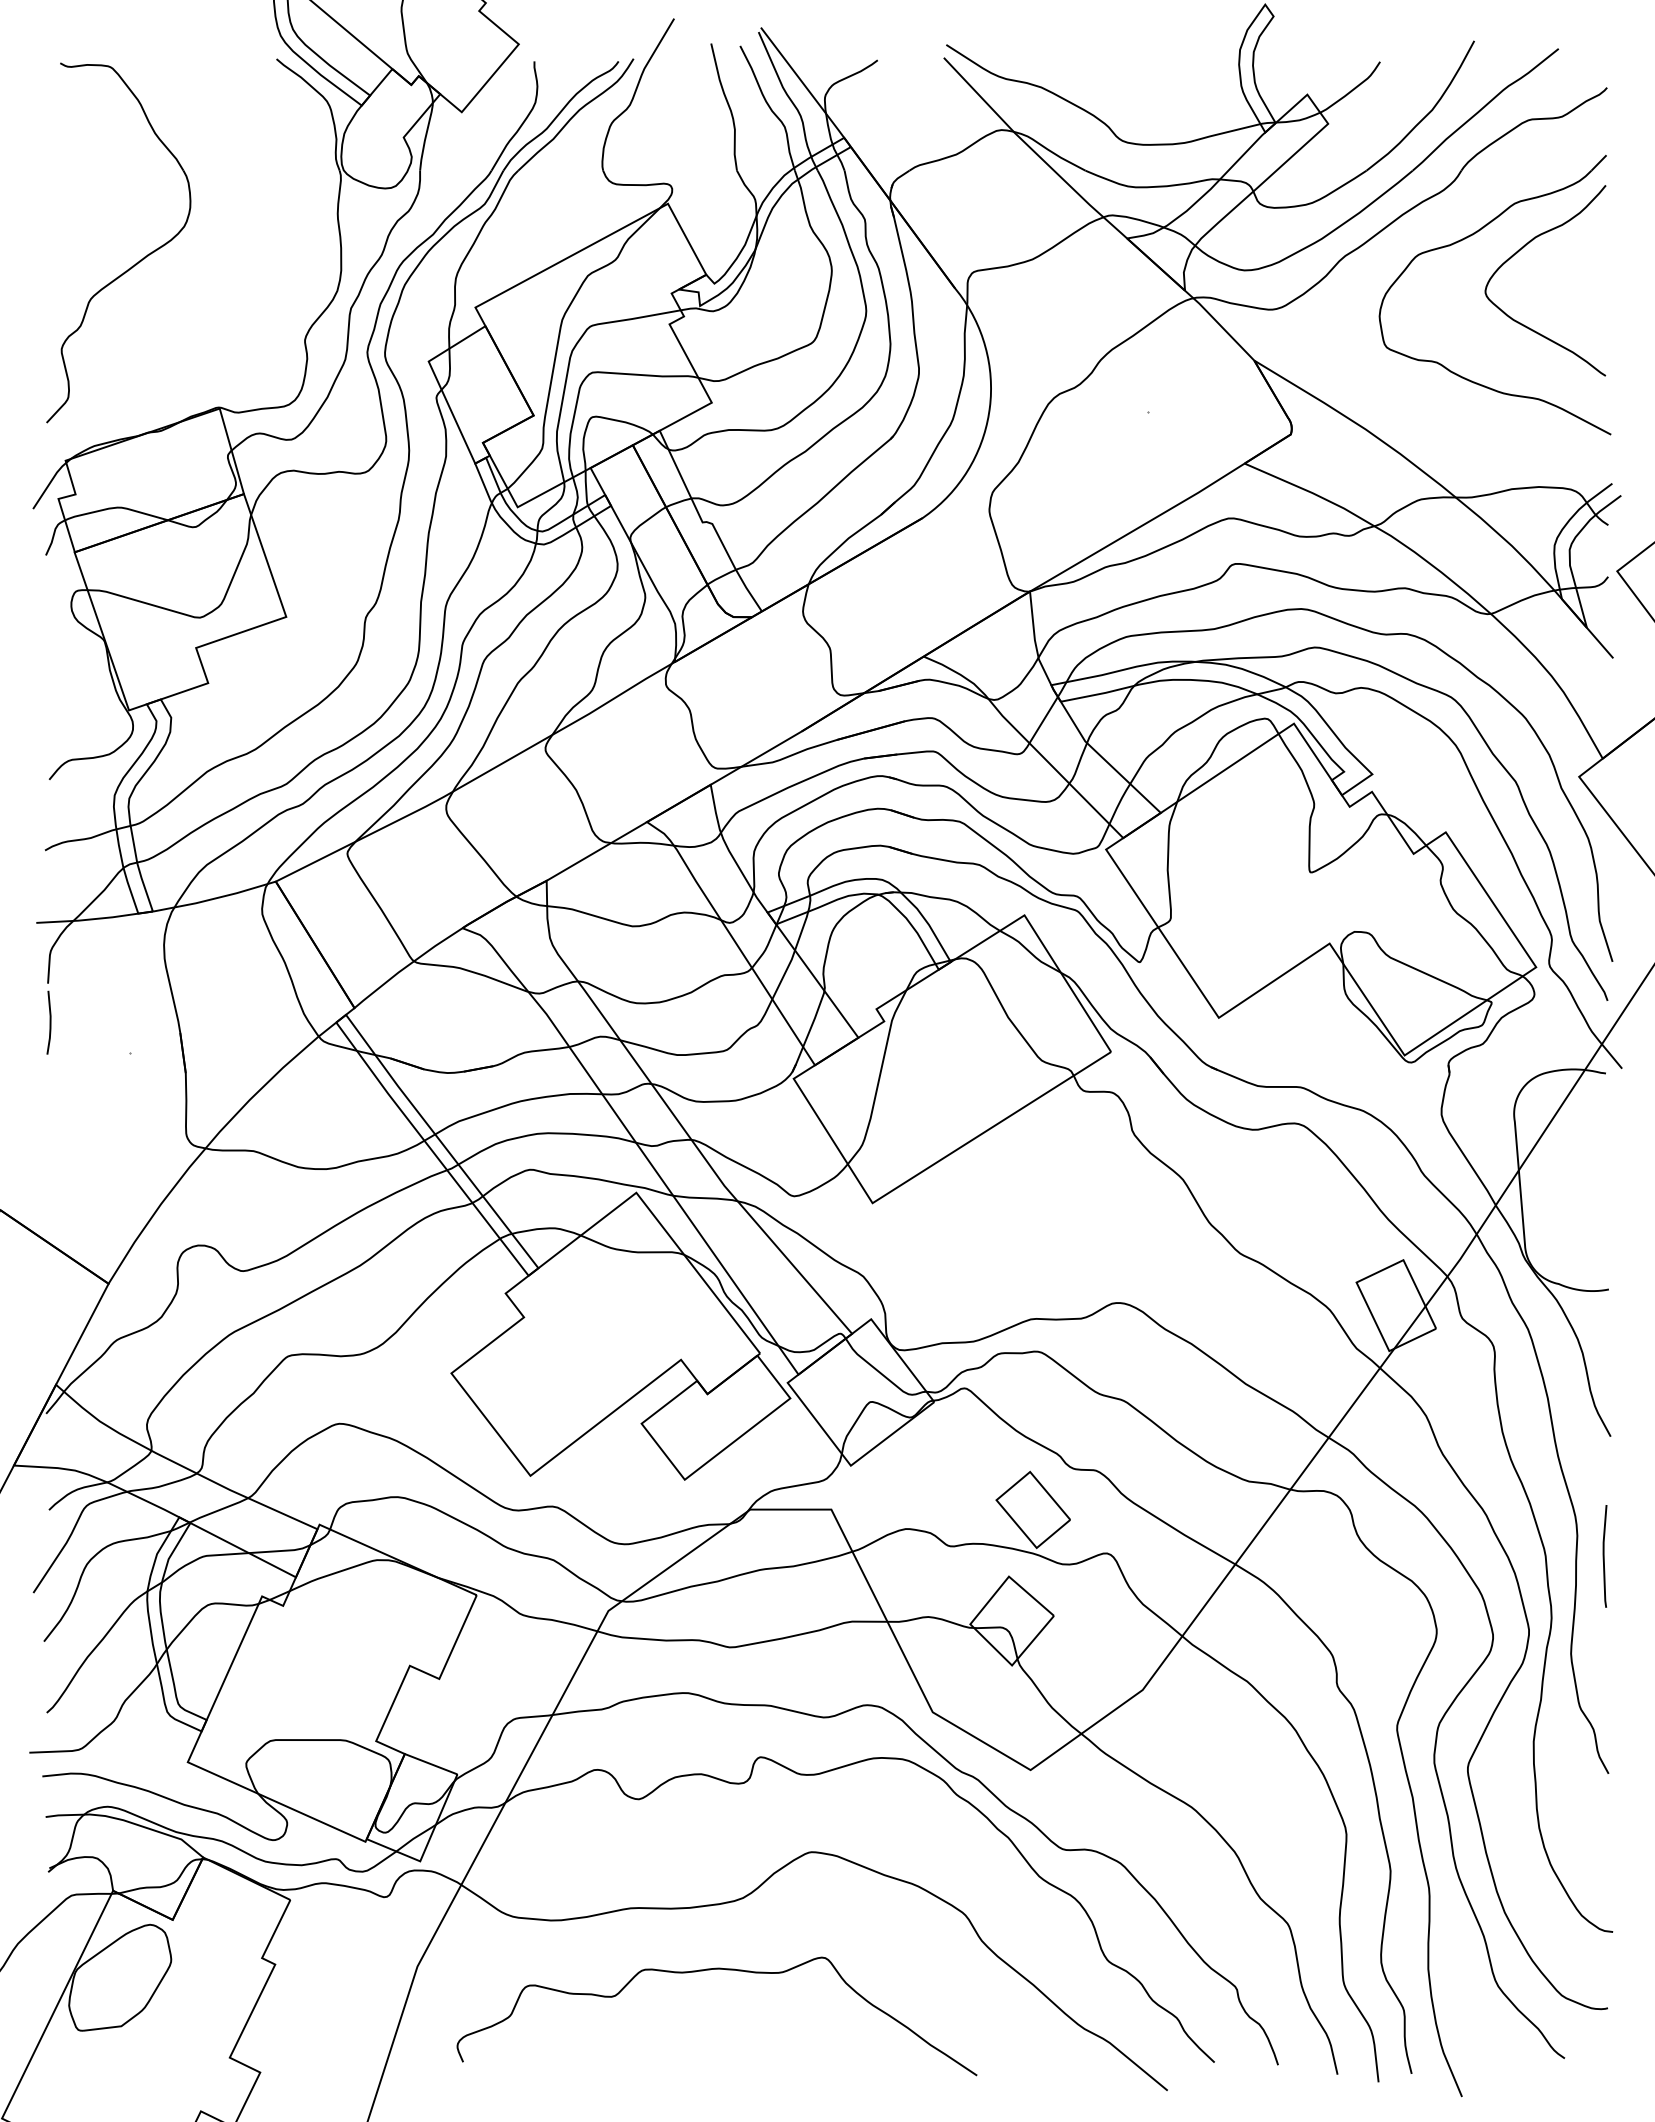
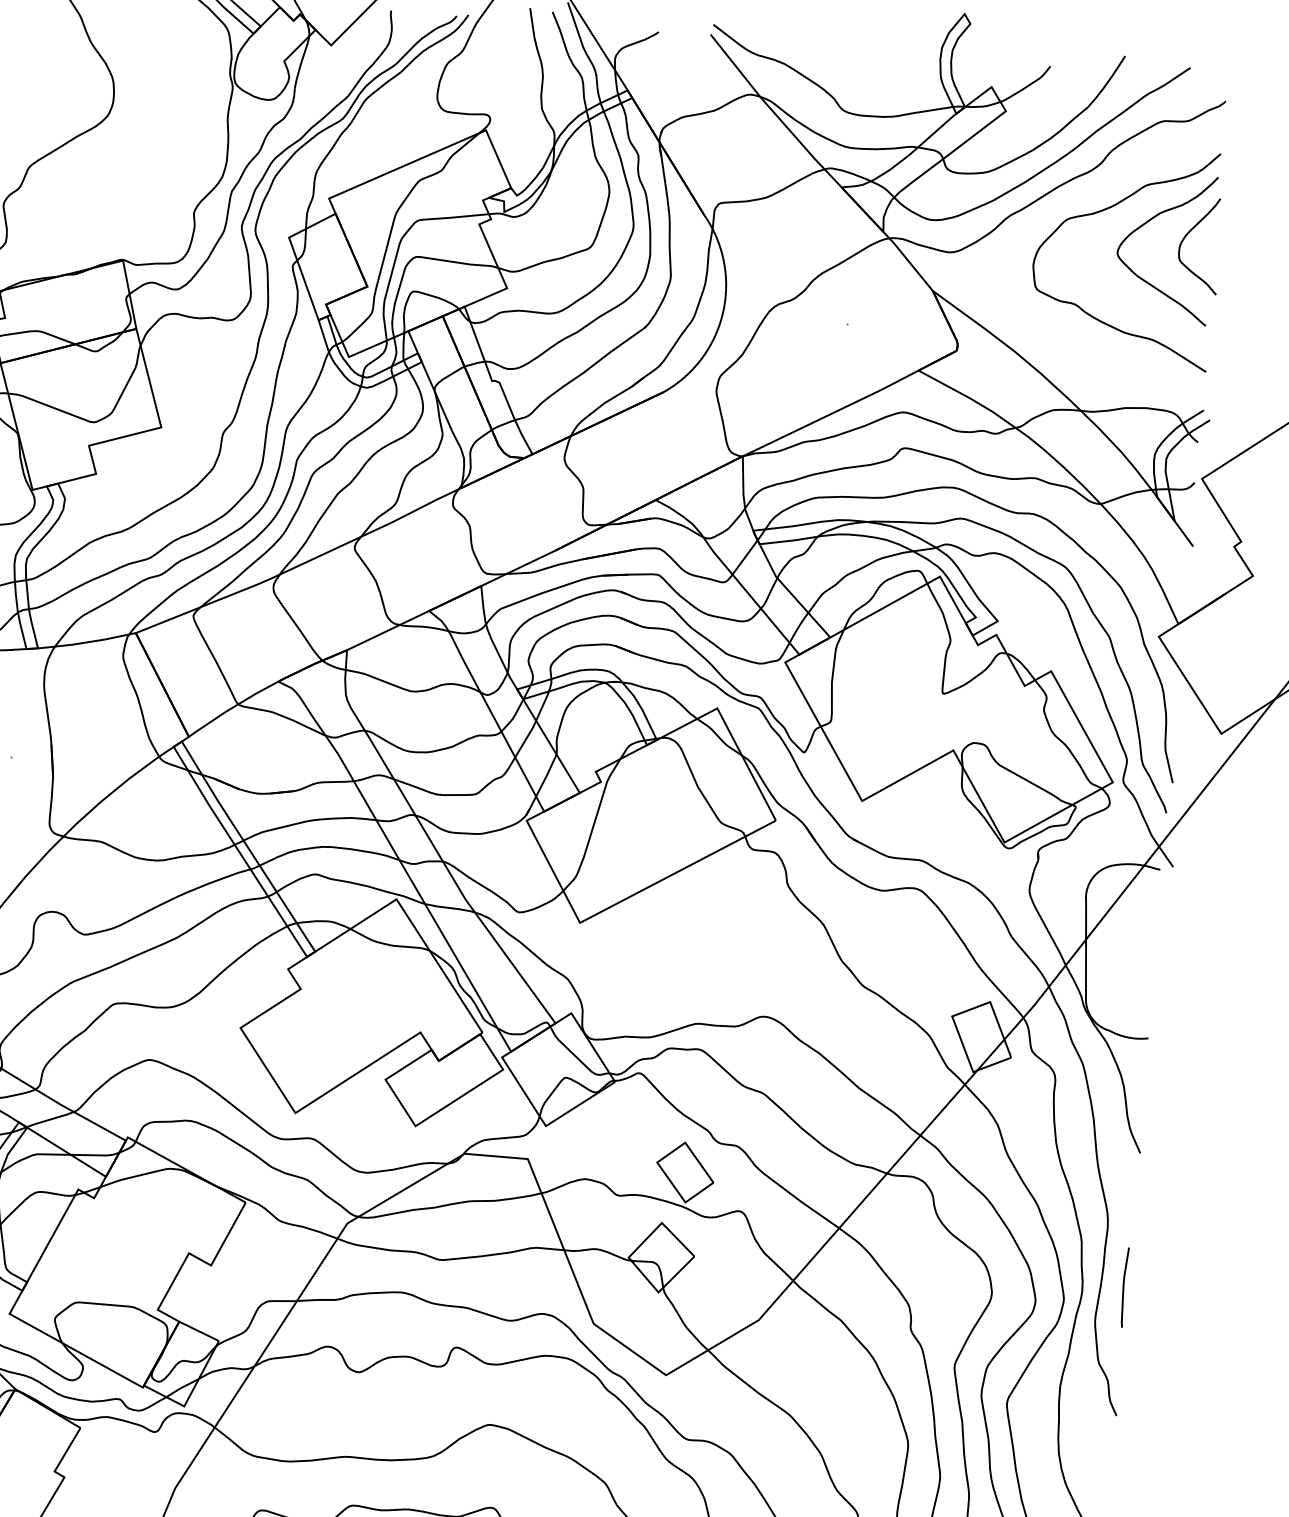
curve: (1573, 261) -> (1188, 234), added
line: (1604, 1556) -> (1124, 1287), moved

